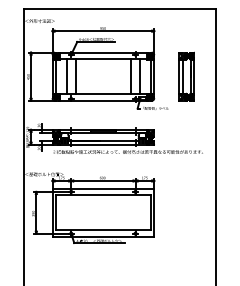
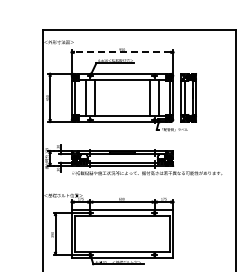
line: (103, 31) -> (122, 52), solid -> dashed
part: (186, 76) -> (188, 97), moved

